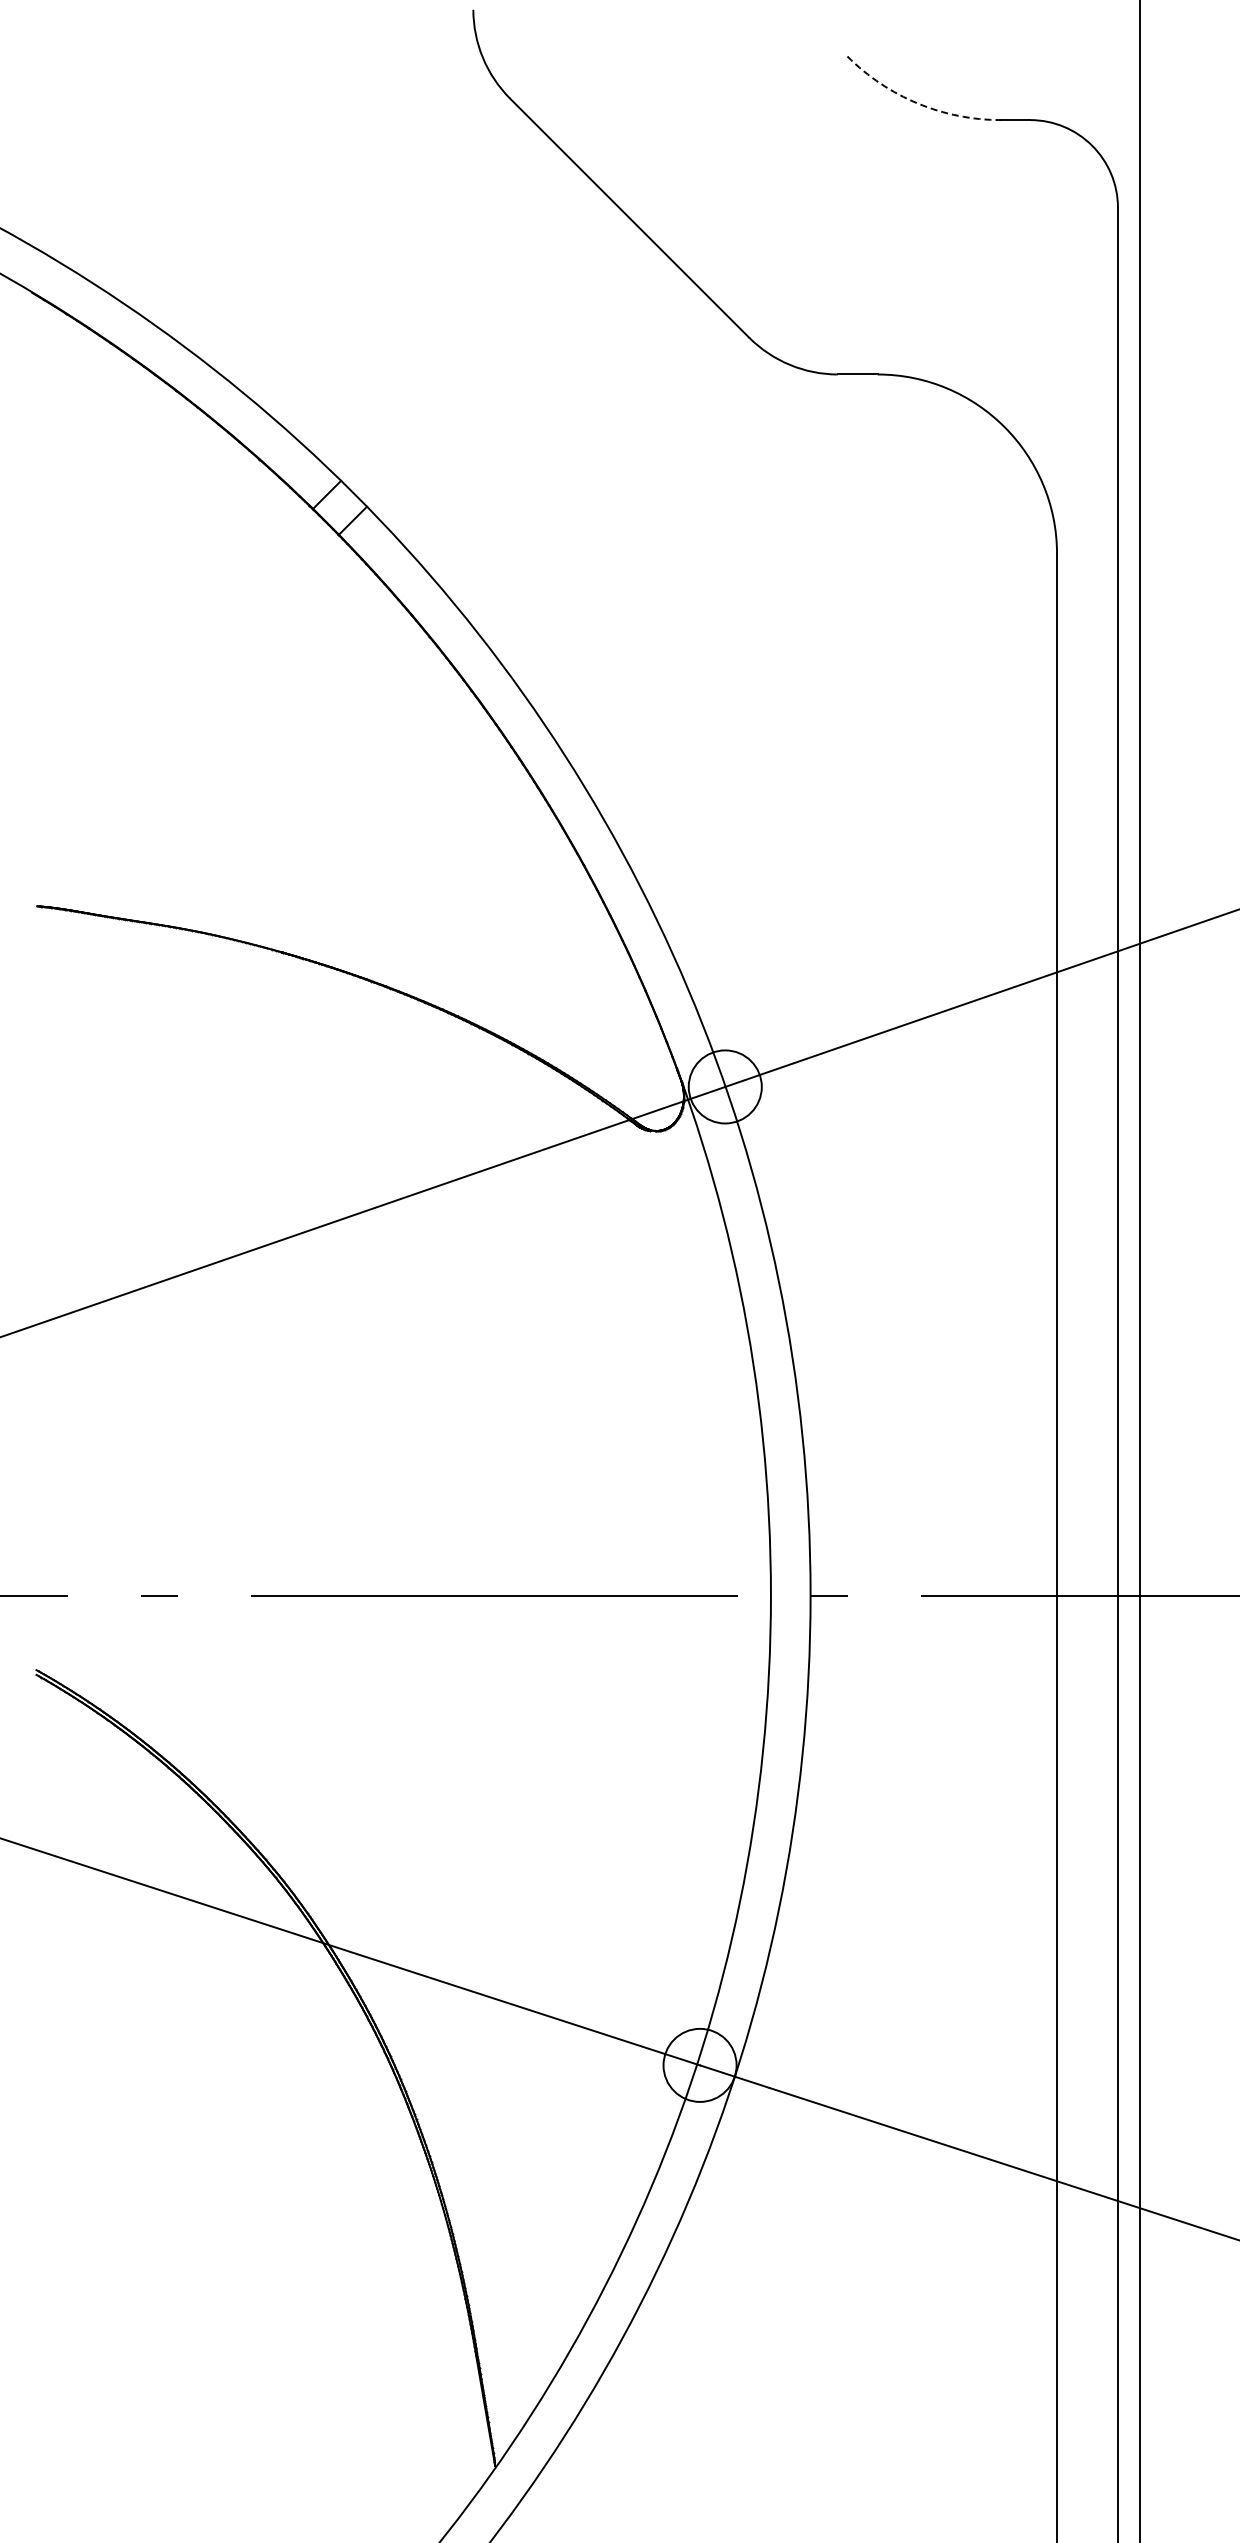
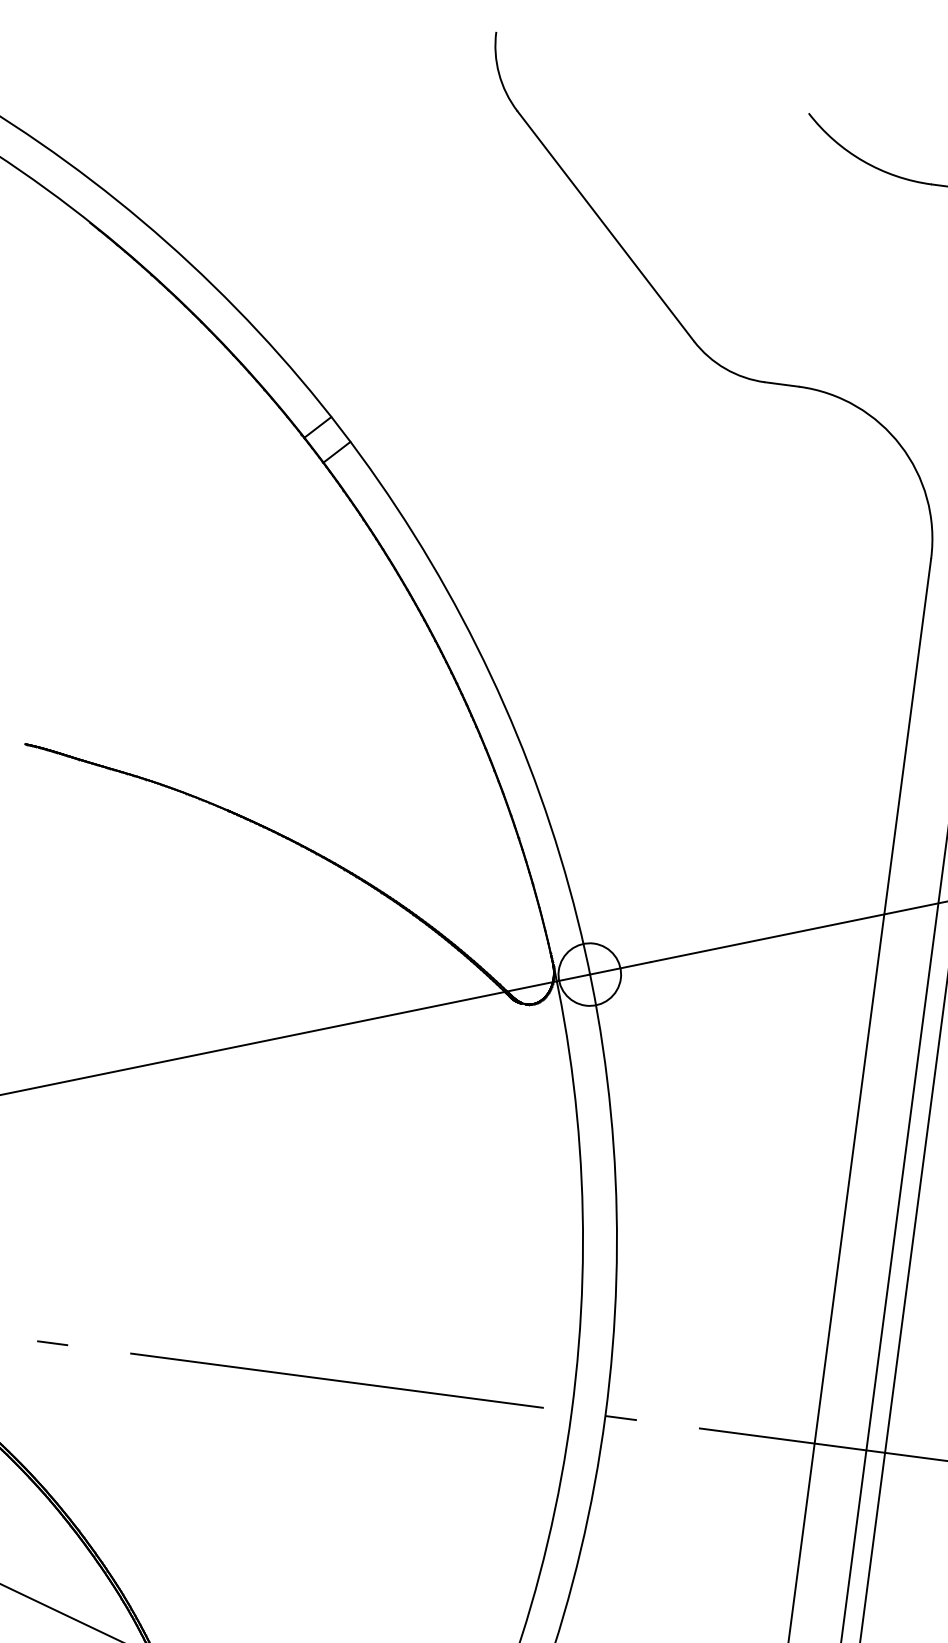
arc: (917, 103) -> (862, 161), dashed -> solid

